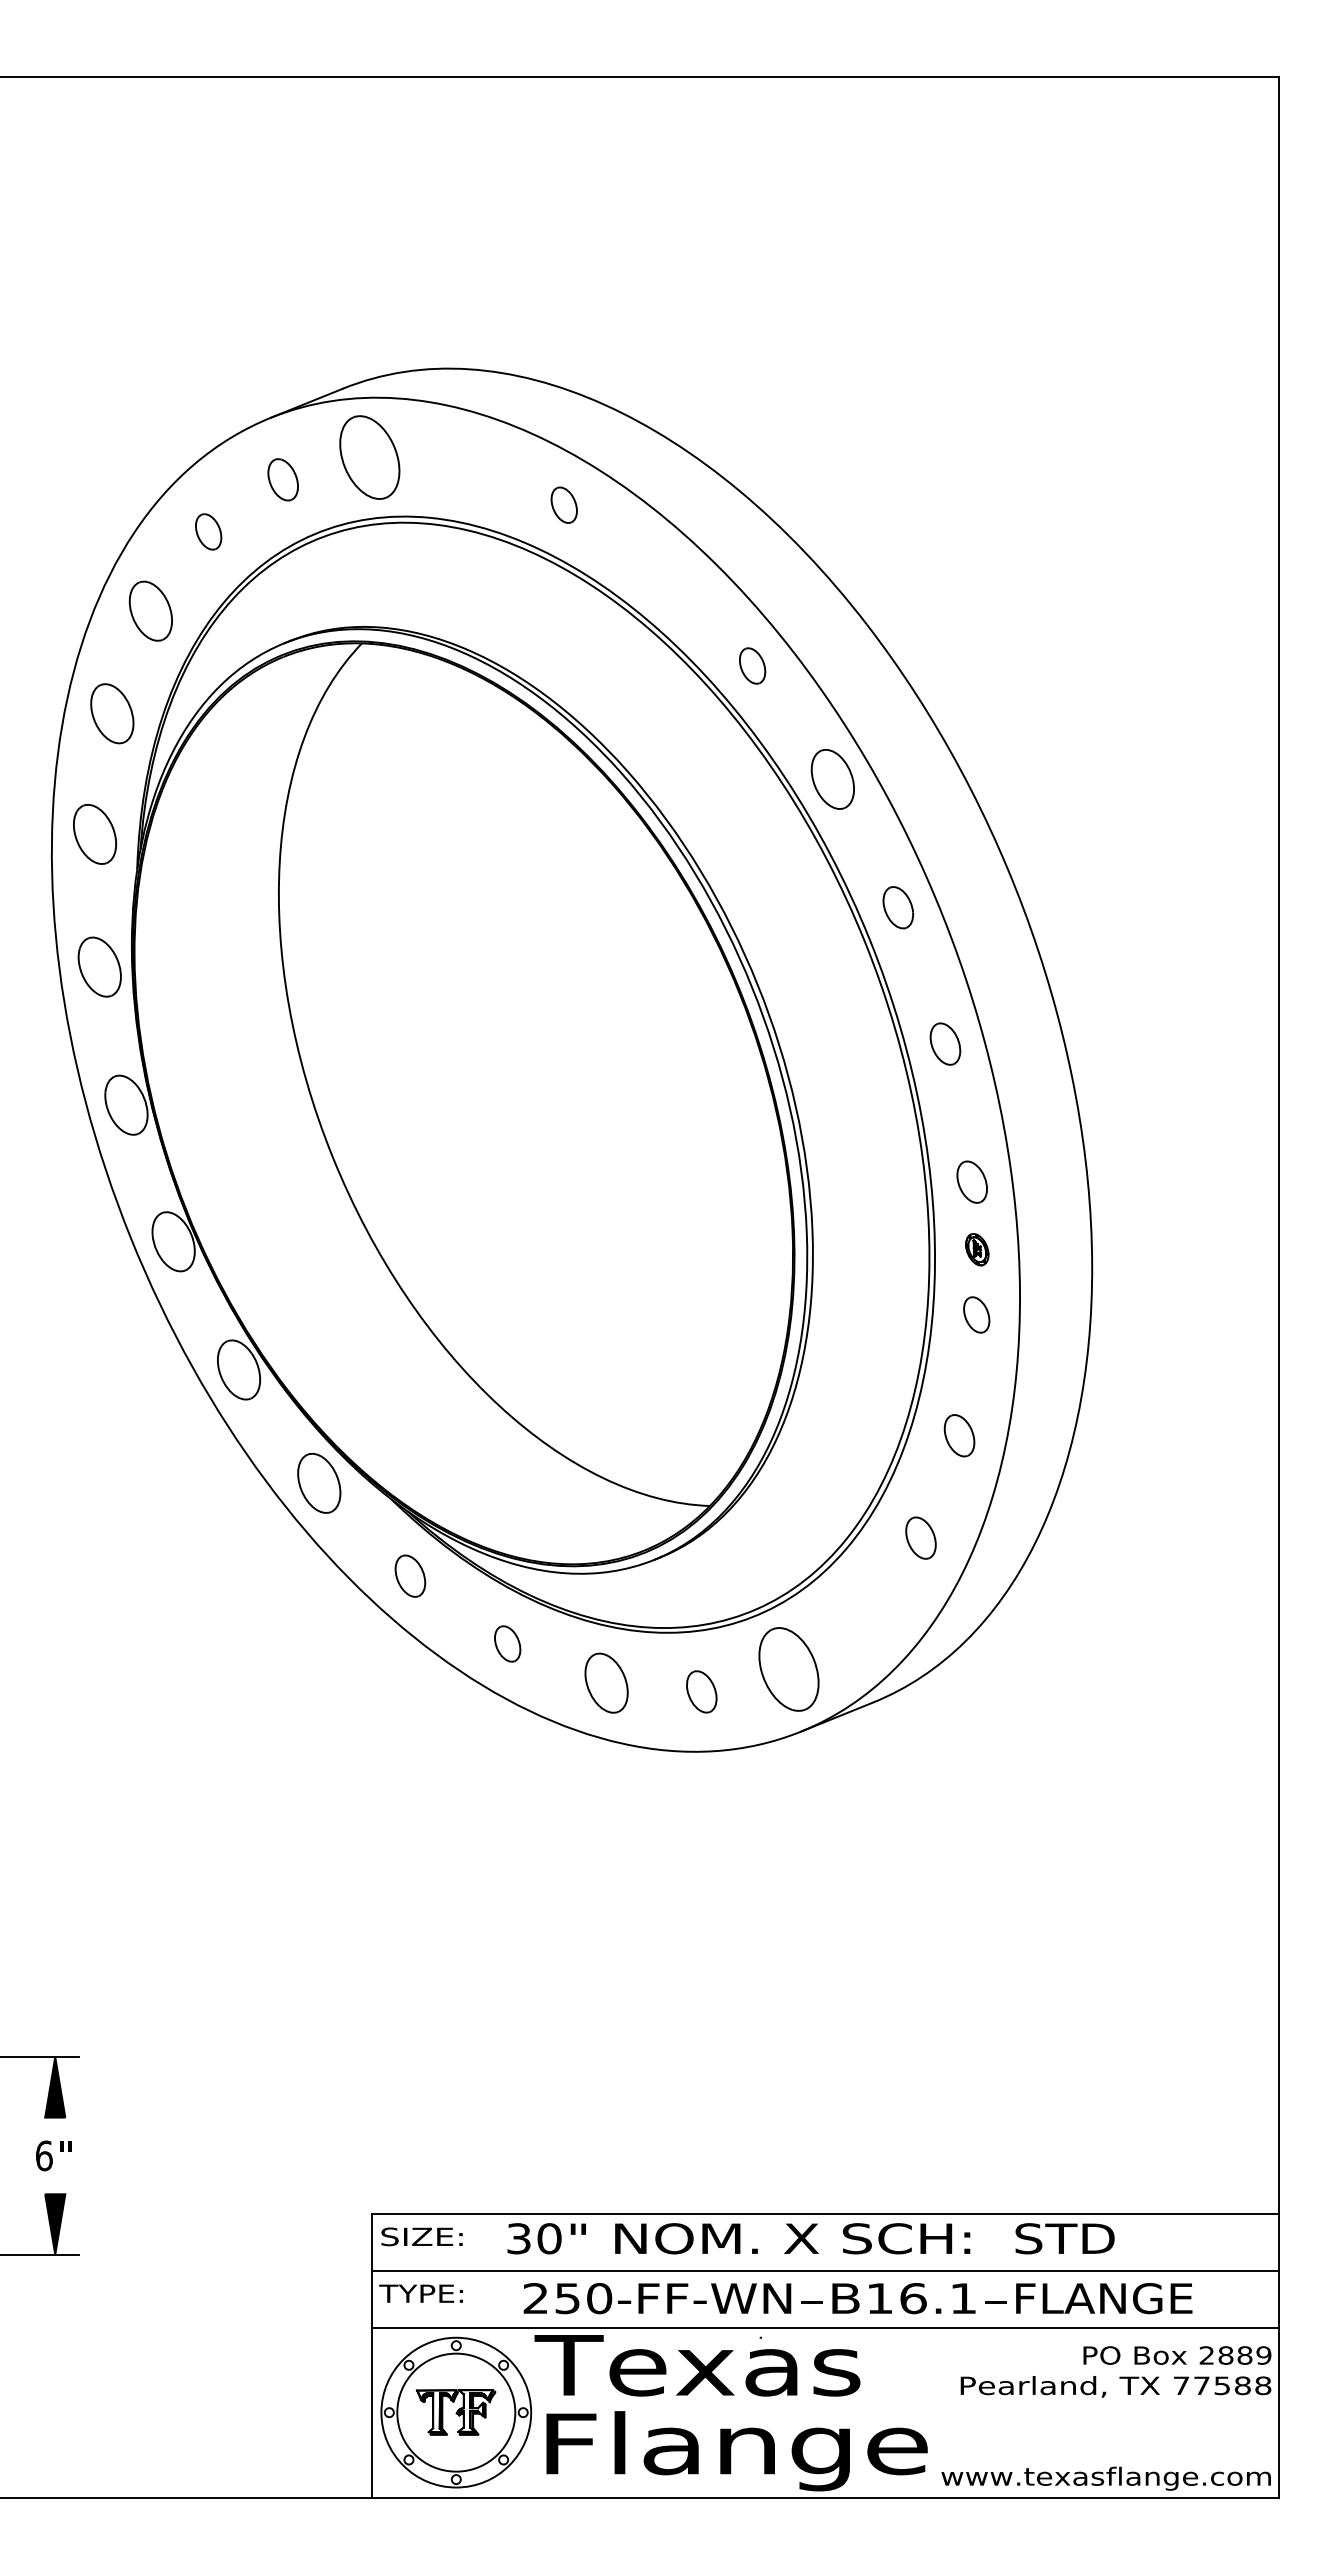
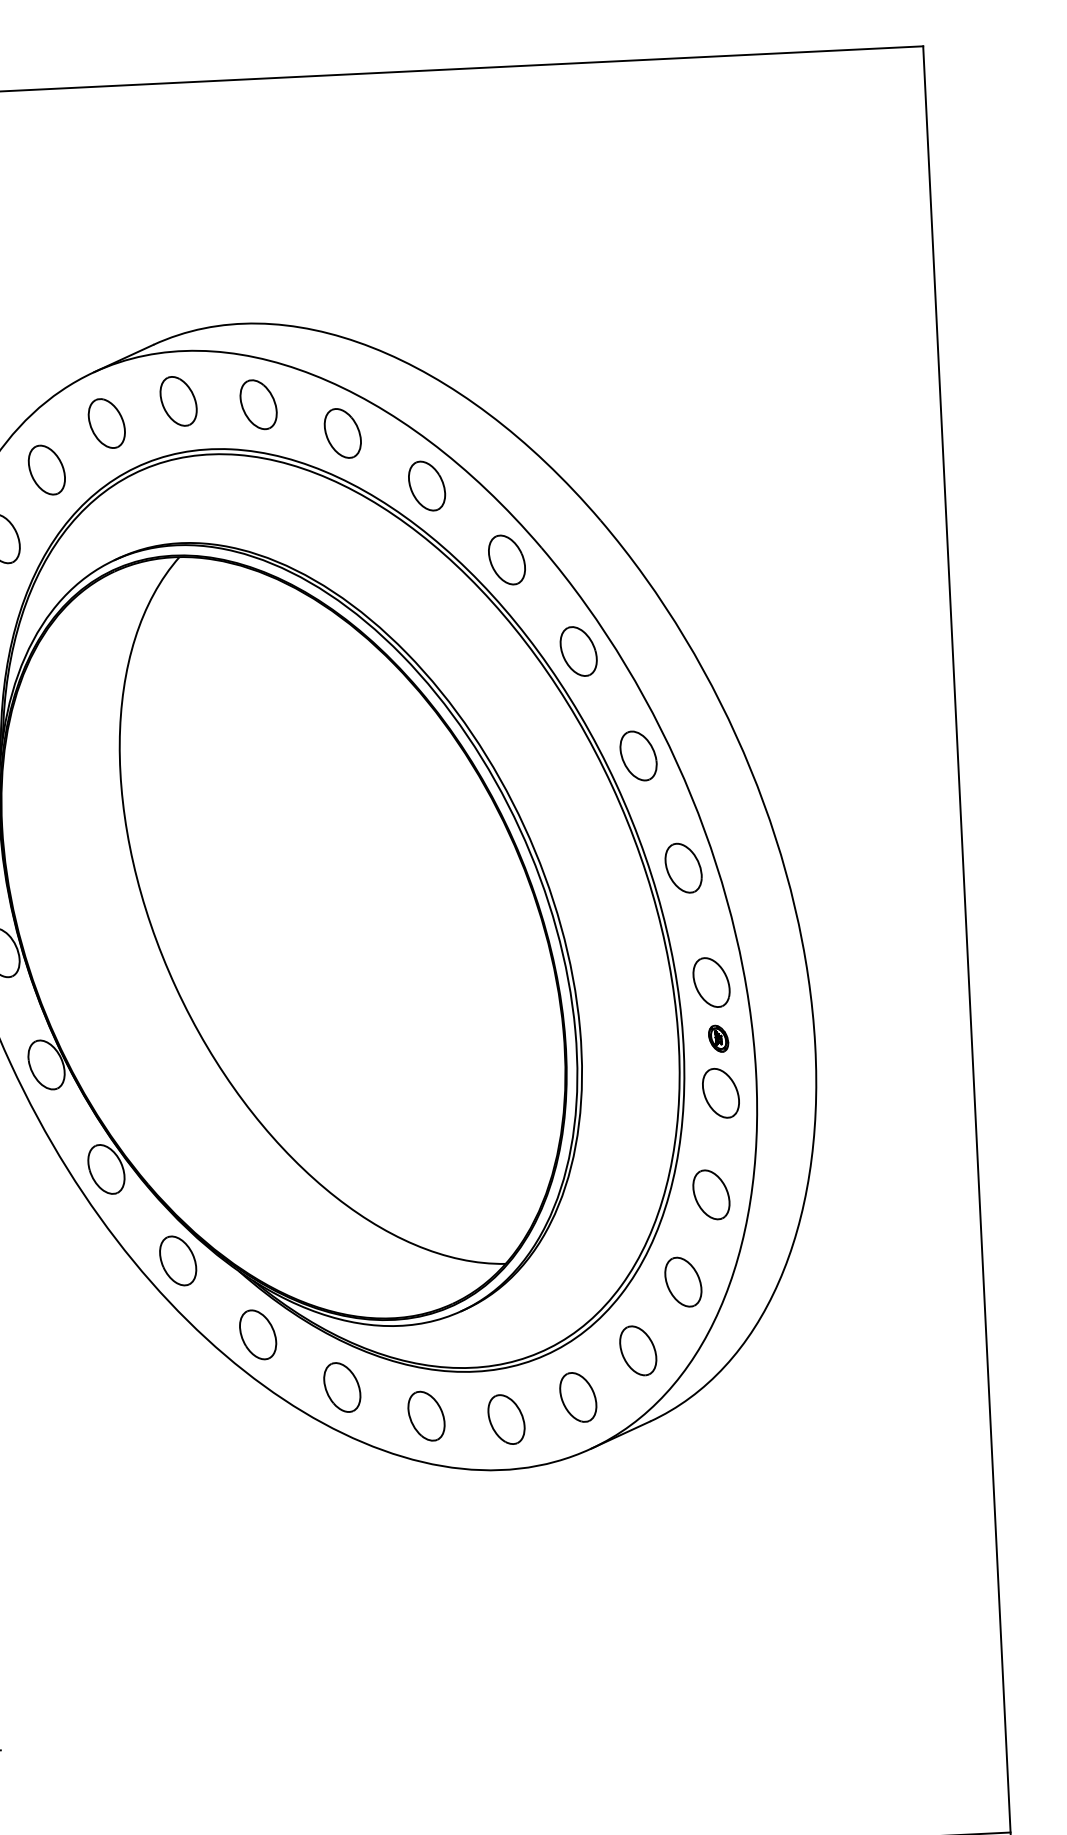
part: (370, 457) -> (179, 401), size x0.71
part: (465, 465) -> (258, 404), added
part: (283, 479) -> (107, 423), size x1.43
part: (564, 504) -> (343, 432), size x1.67
part: (208, 531) -> (46, 469), size x1.67
part: (661, 572) -> (427, 485), added
part: (752, 665) -> (506, 559), size x1.67
part: (898, 907) -> (638, 755), size x1.43
part: (945, 1043) -> (683, 867), size x1.43
part: (972, 1181) -> (711, 981), size x1.43
part: (976, 1314) -> (720, 1092), size x1.67
part: (959, 1435) -> (711, 1194), size x1.43
part: (920, 1537) -> (682, 1281), size x1.43
part: (410, 1575) -> (258, 1334), size x1.43
part: (863, 1617) -> (638, 1350), added
part: (507, 1643) -> (342, 1387), size x1.67
part: (788, 1669) -> (578, 1397), size x0.71
part: (701, 1691) -> (506, 1419), size x1.43

